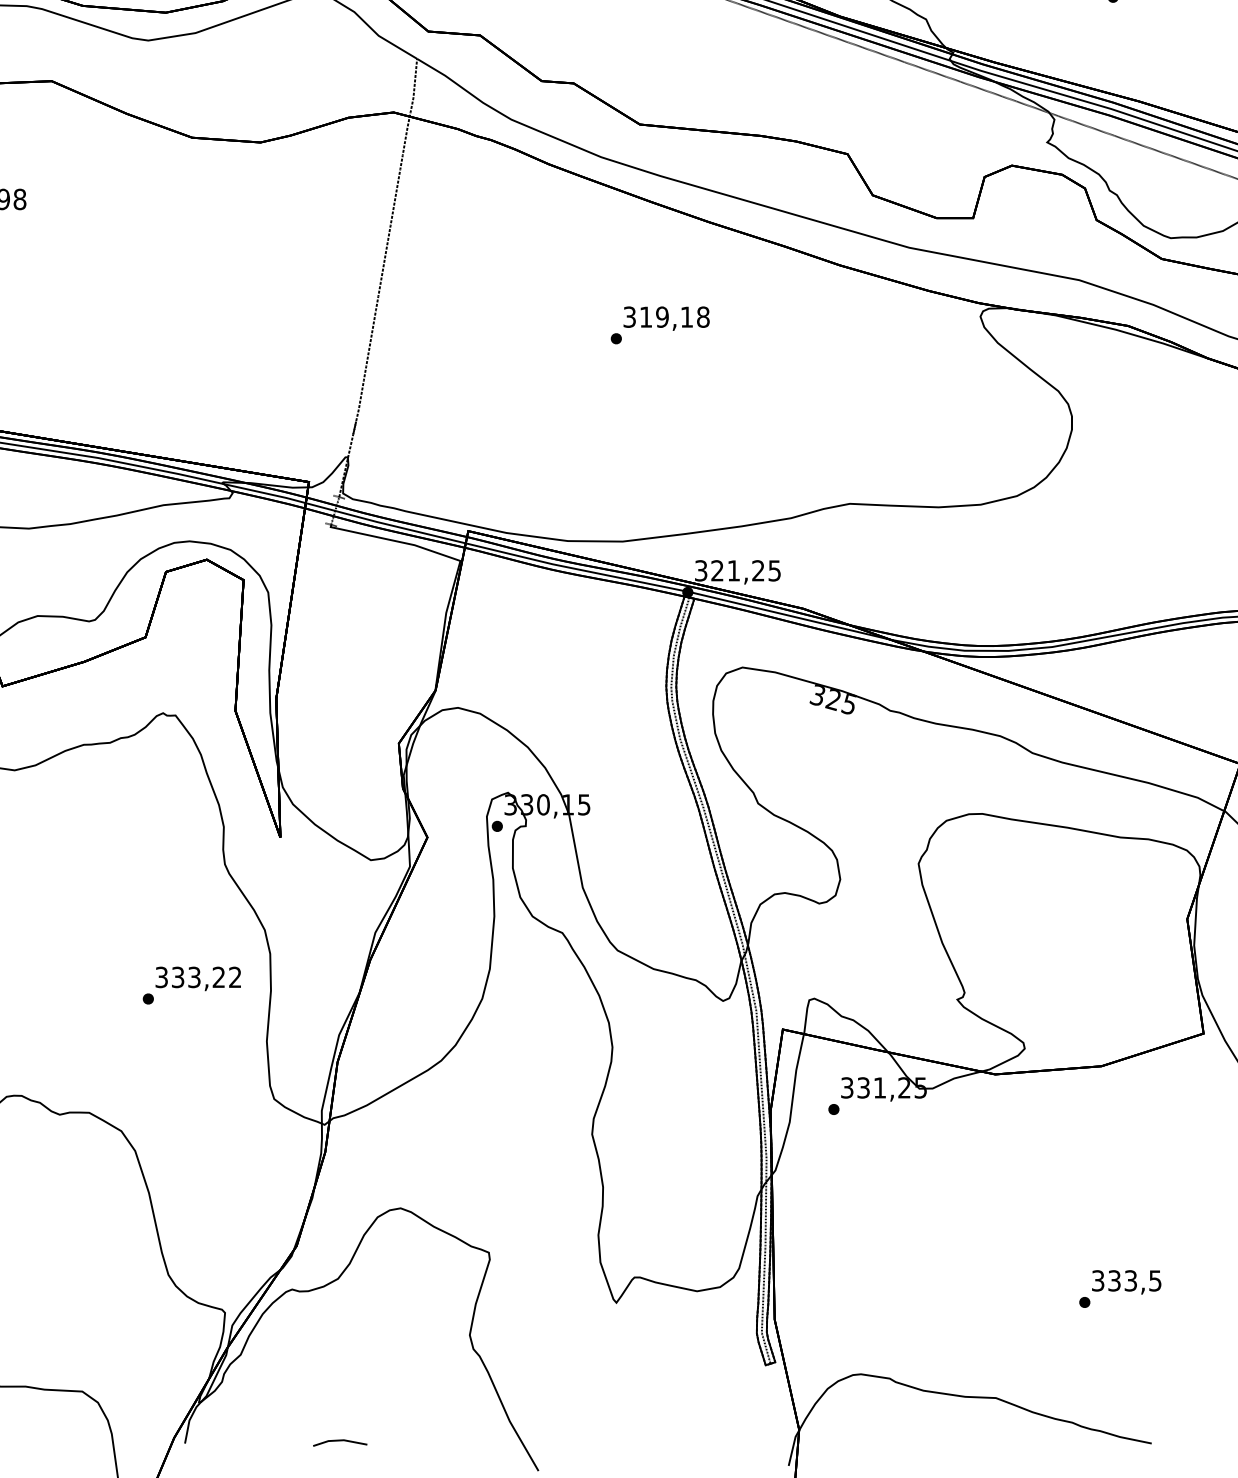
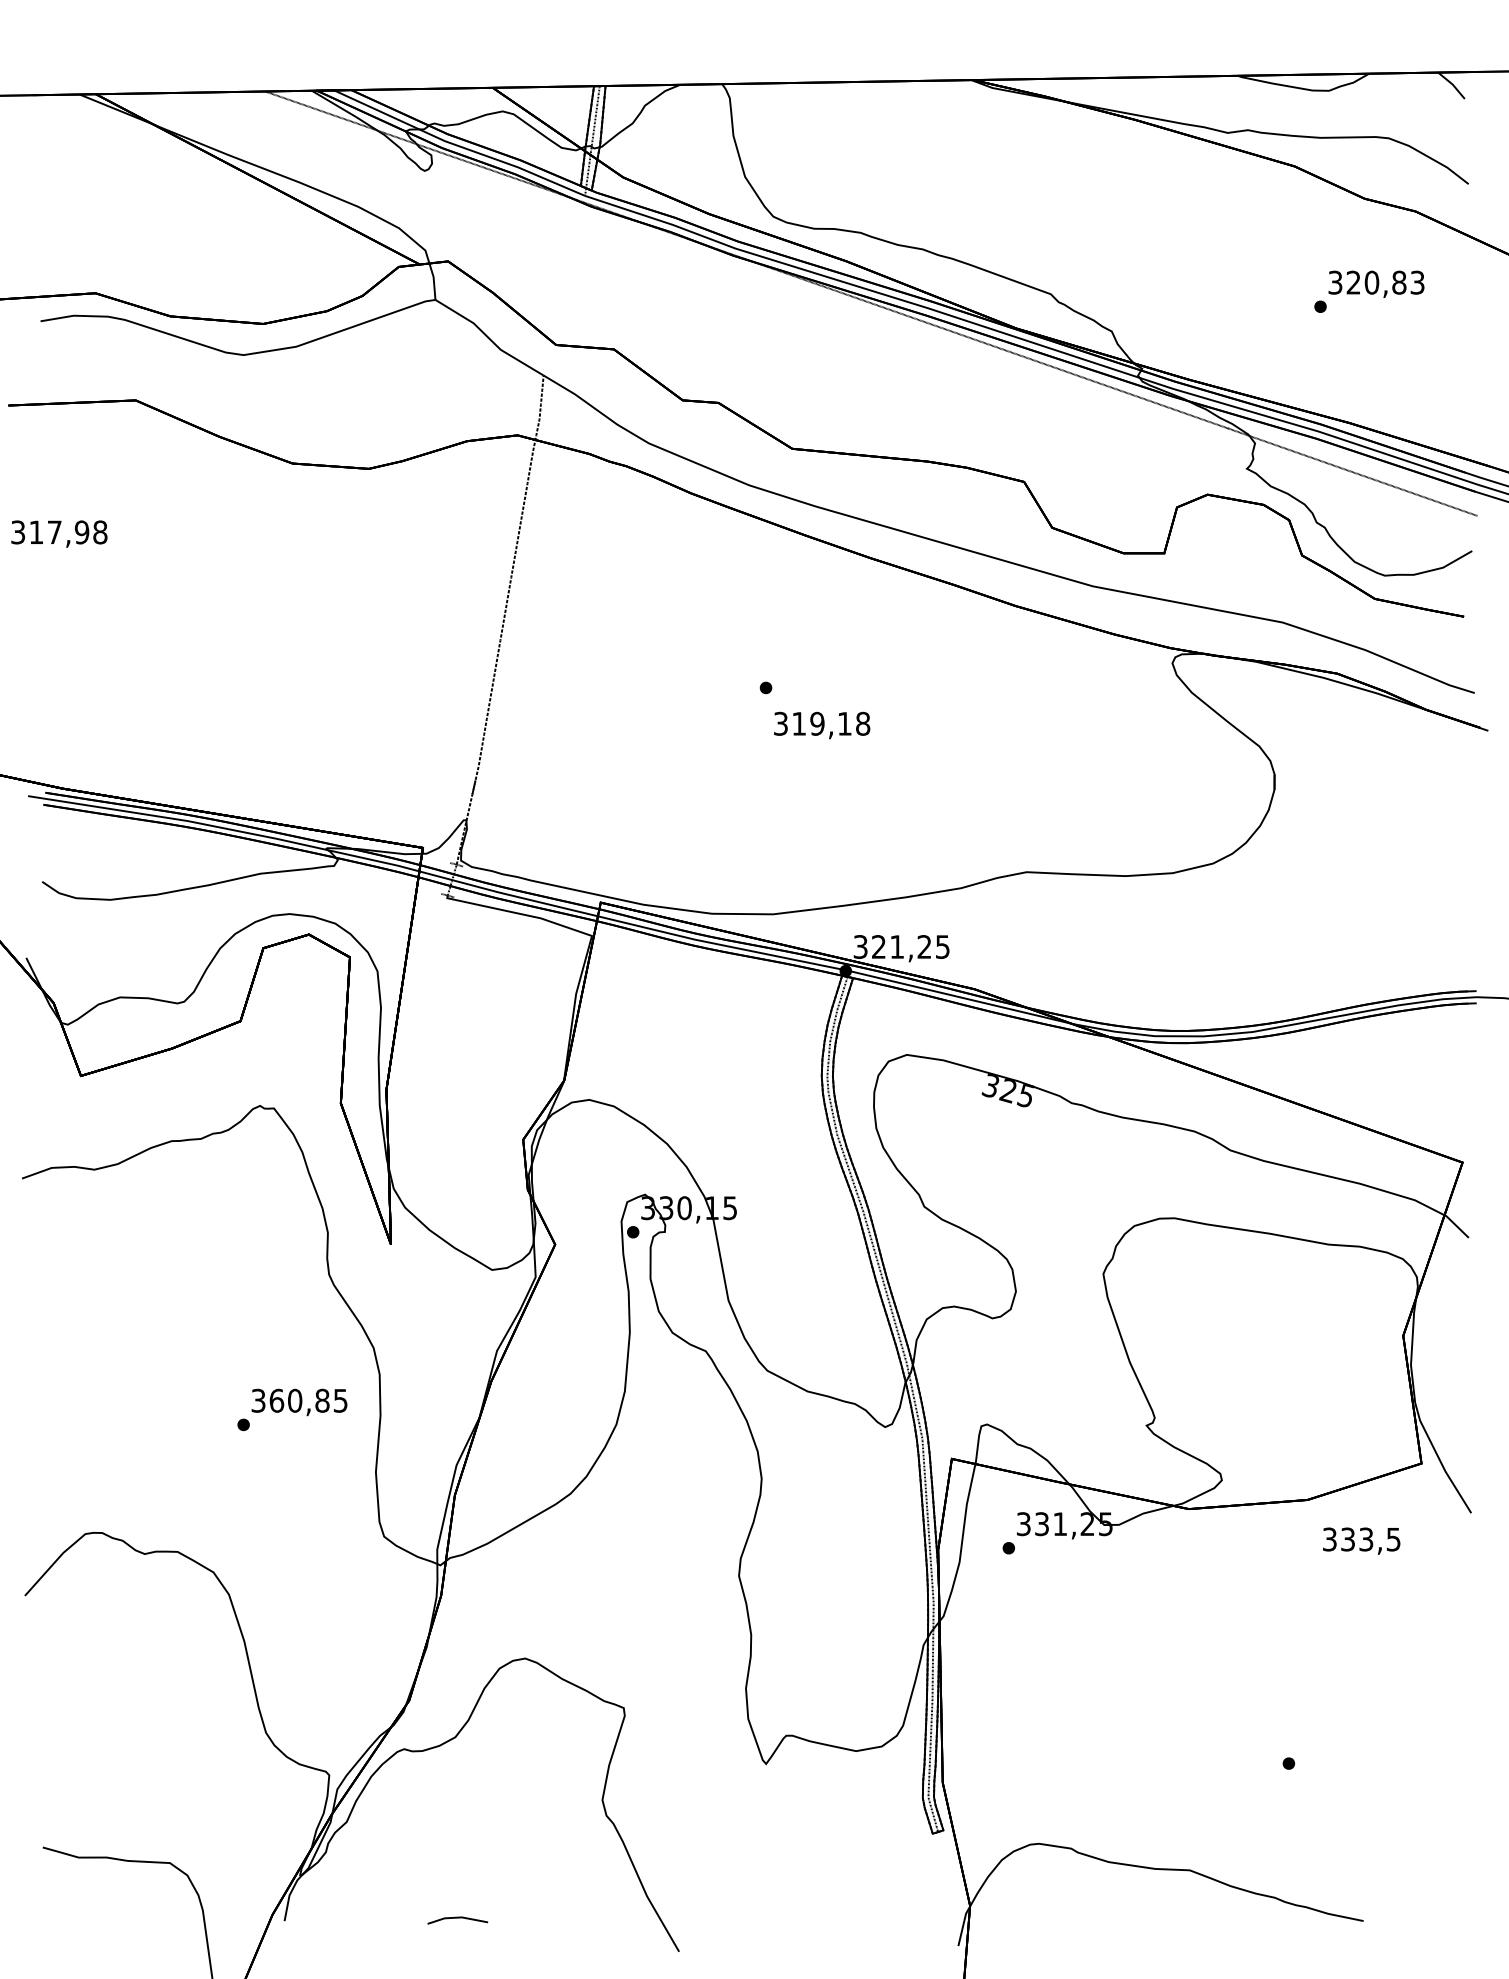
text: (666, 318) -> (822, 725), moved
text: (206, 977) -> (308, 1400), 333,22 -> 360,85
text: (1126, 1281) -> (1361, 1540), moved

